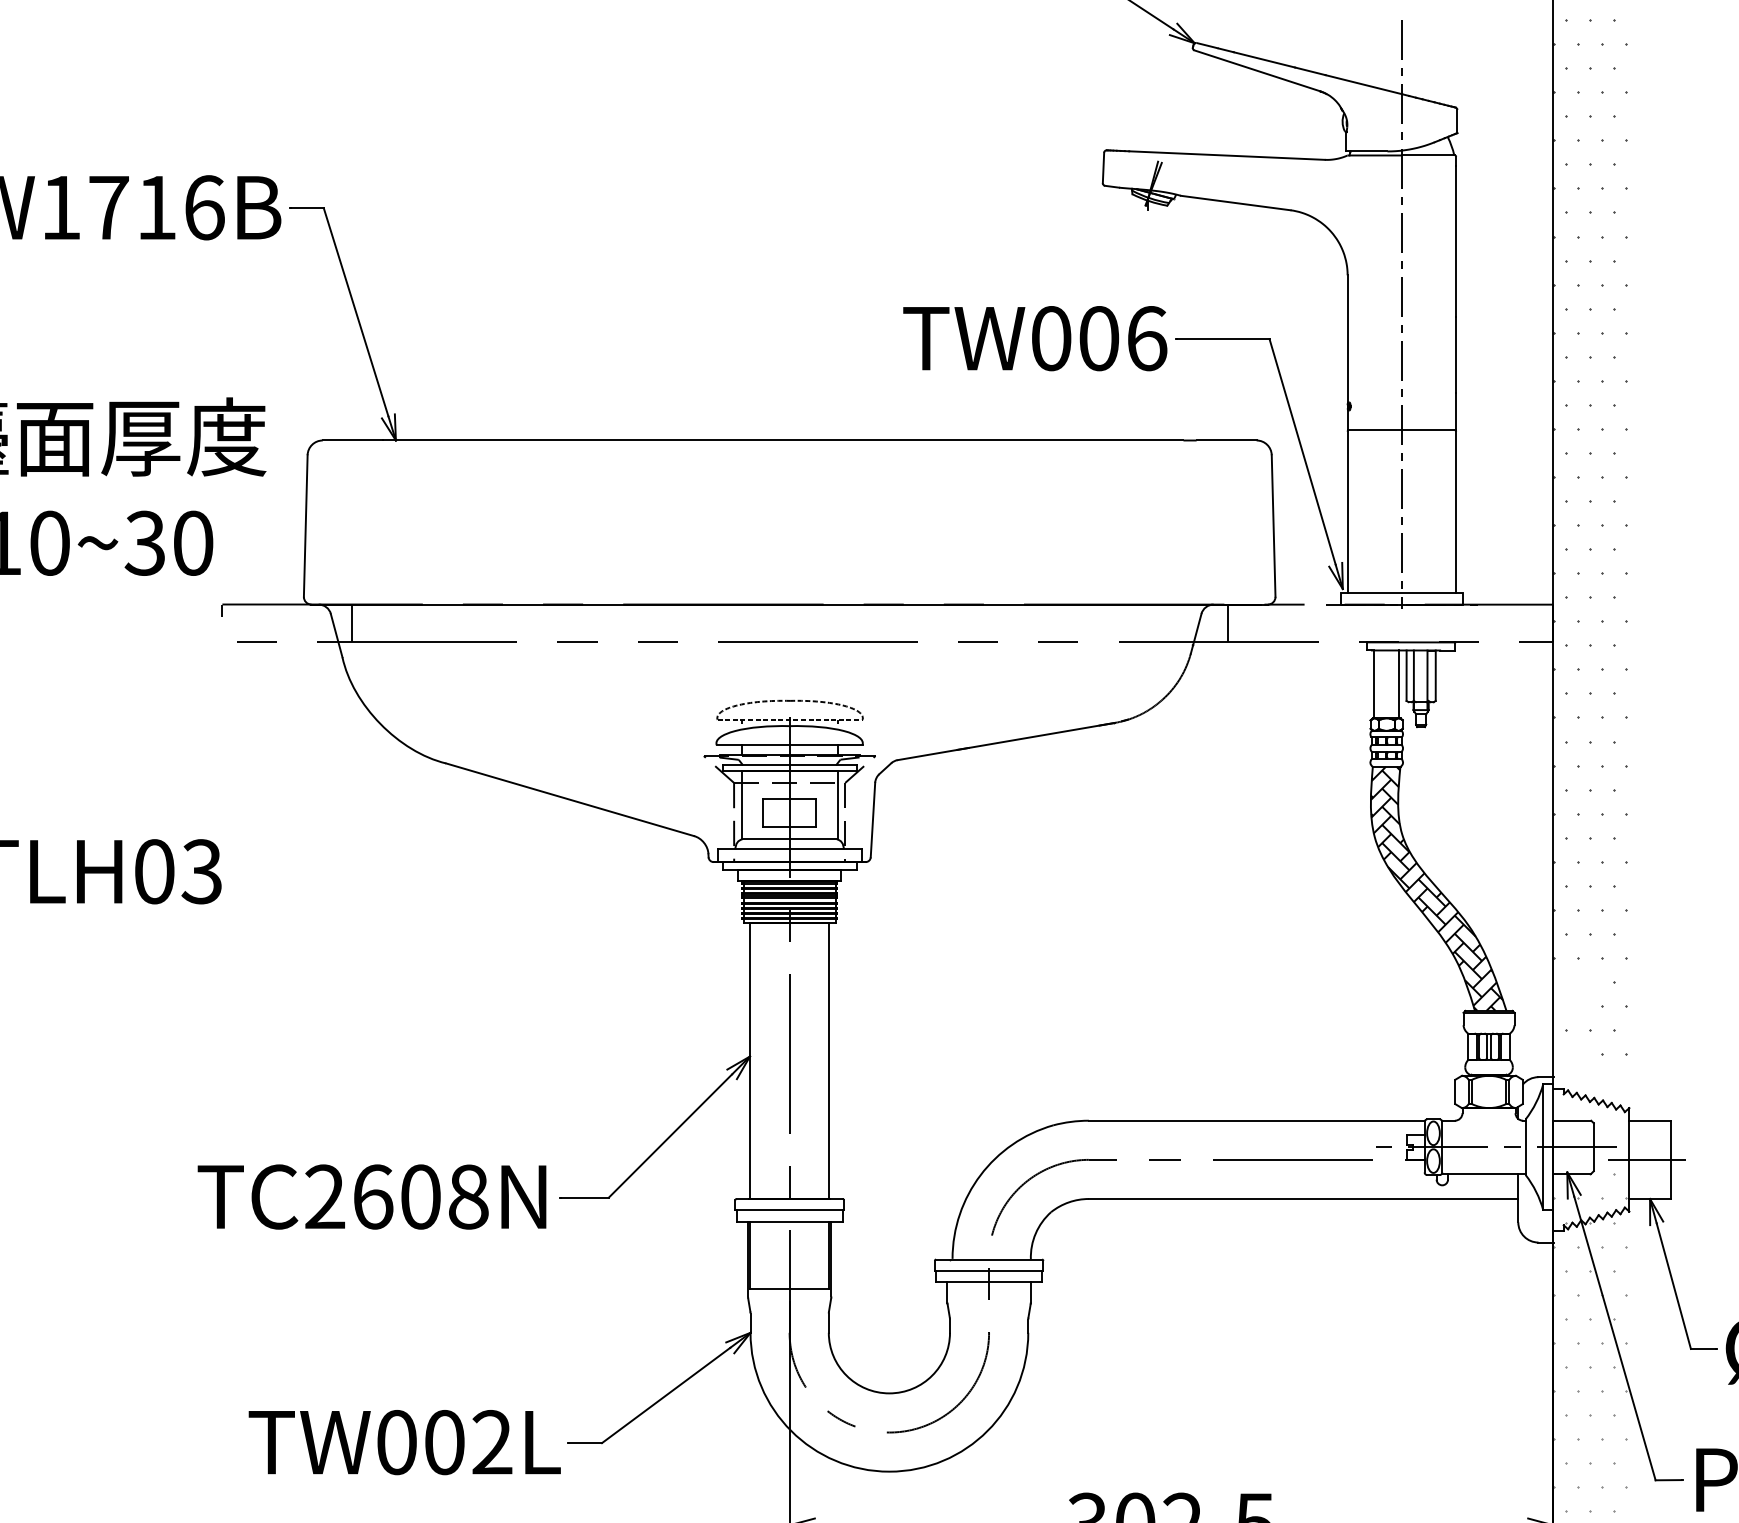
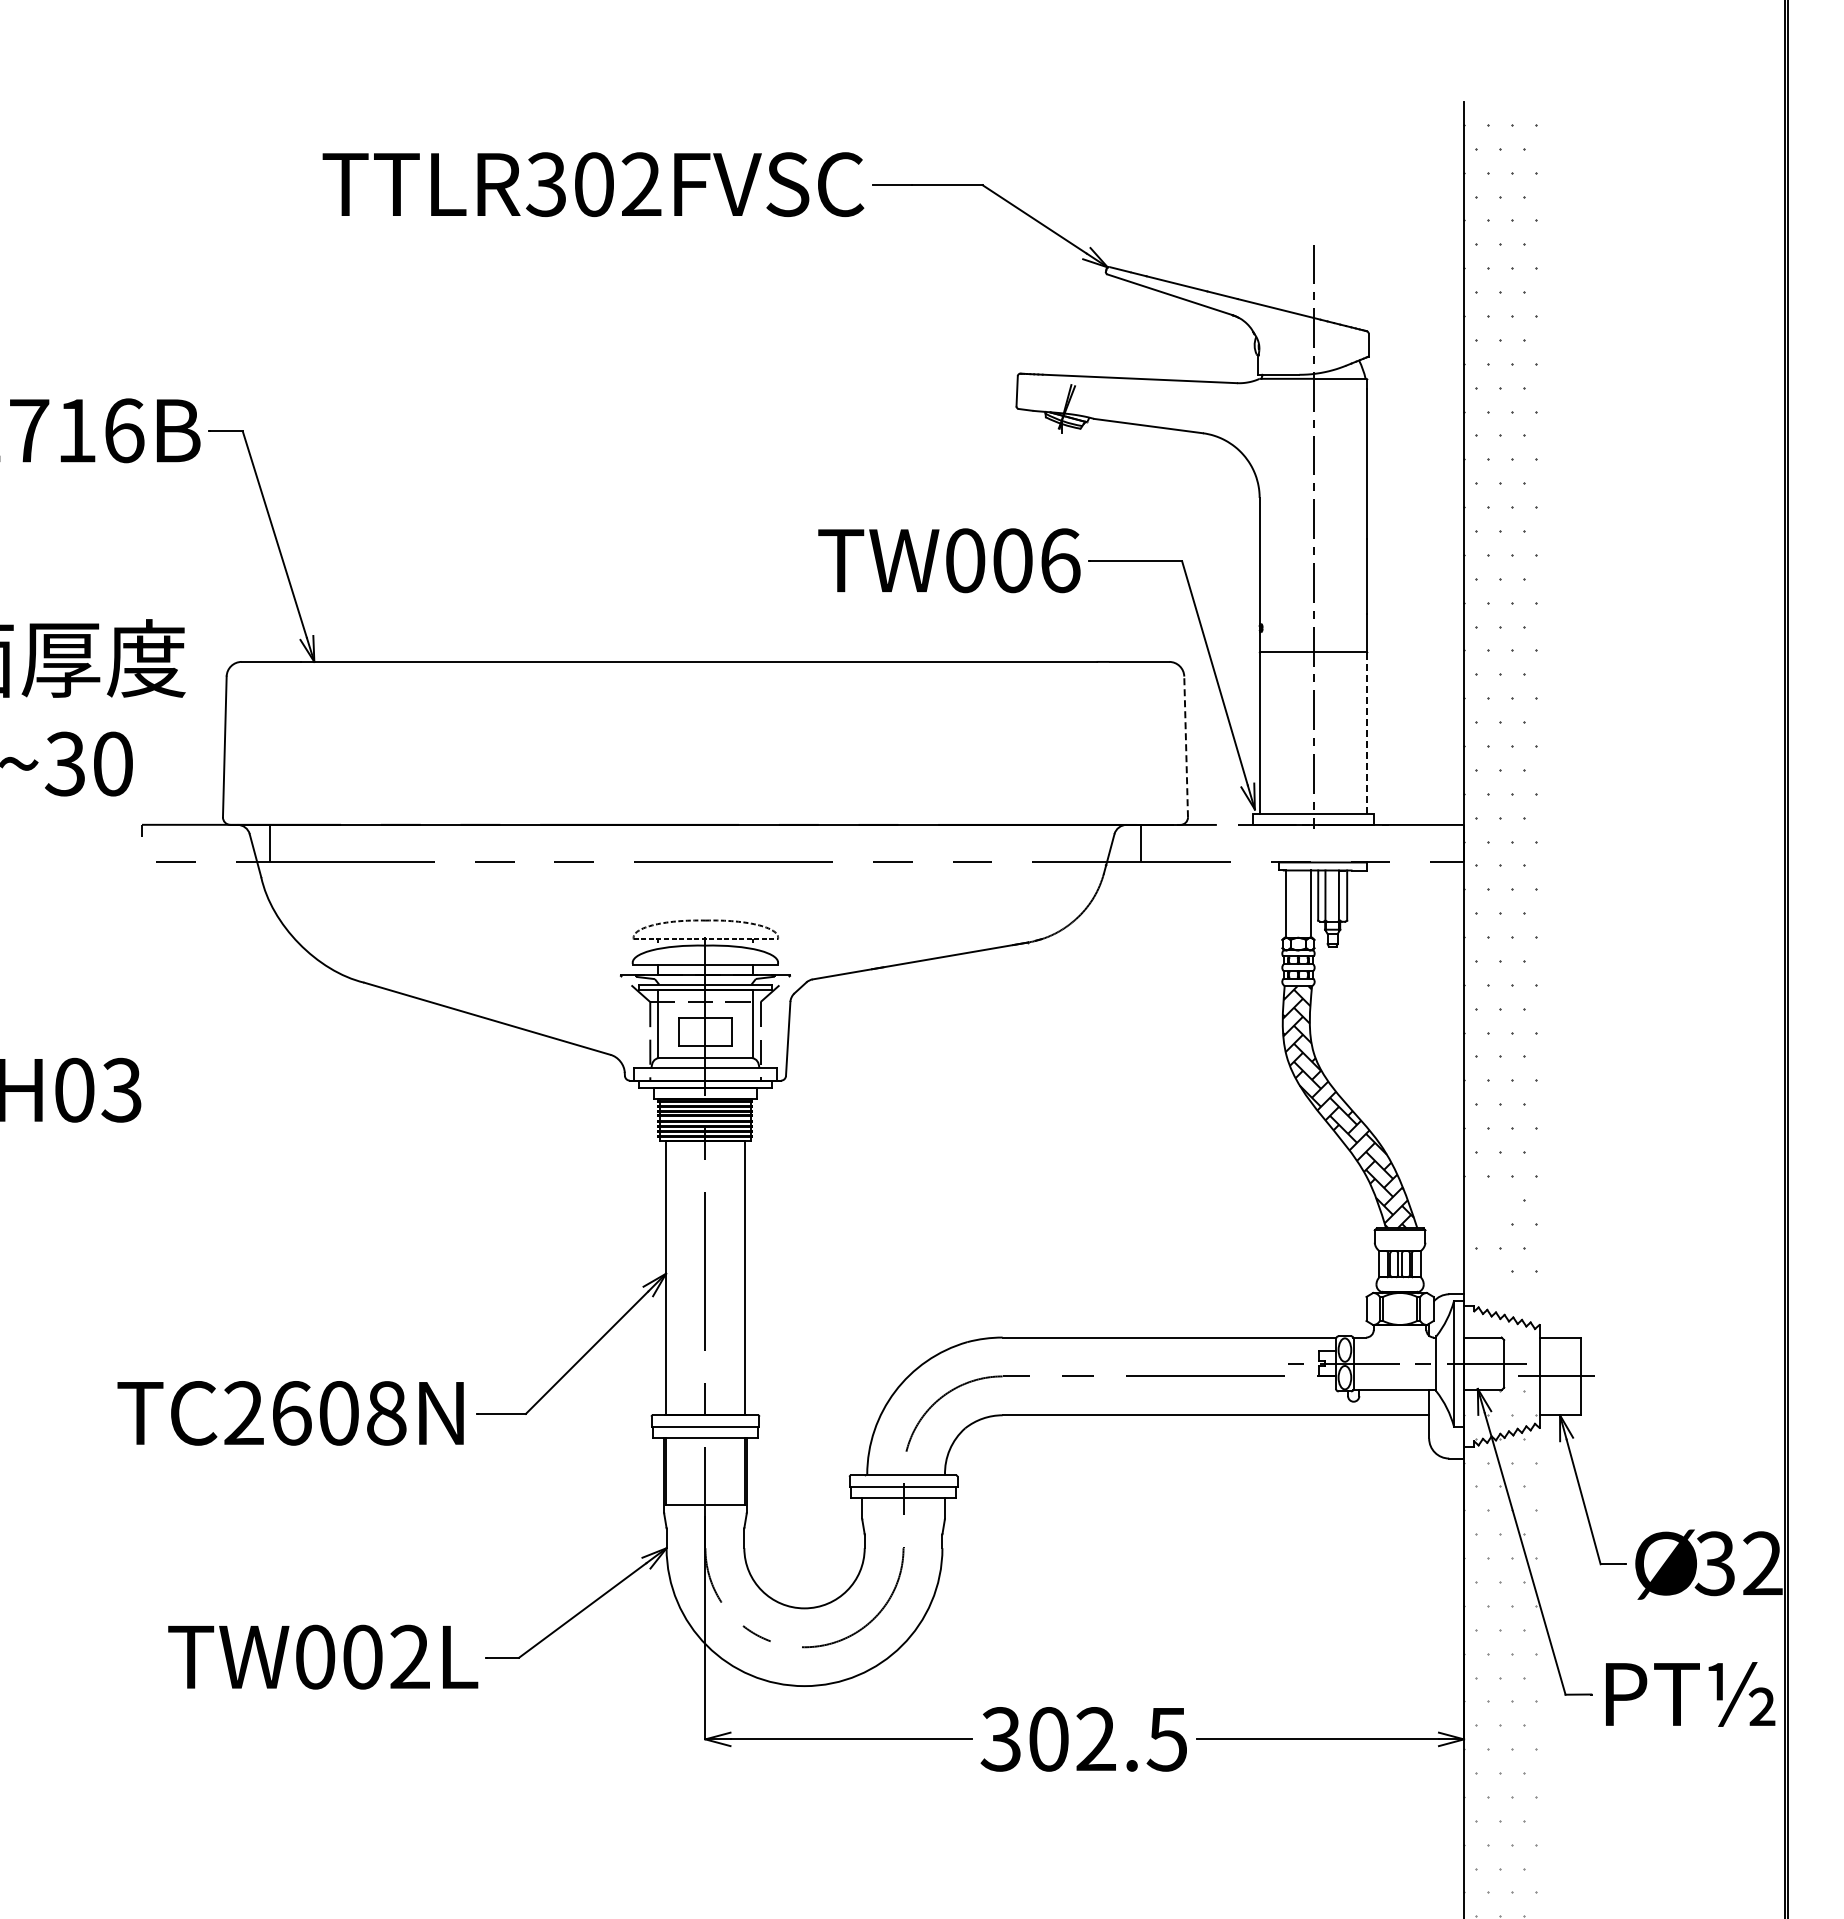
line: (1456, 511) -> (1367, 732), solid -> dashed
line: (1273, 525) -> (1186, 746), solid -> dashed

